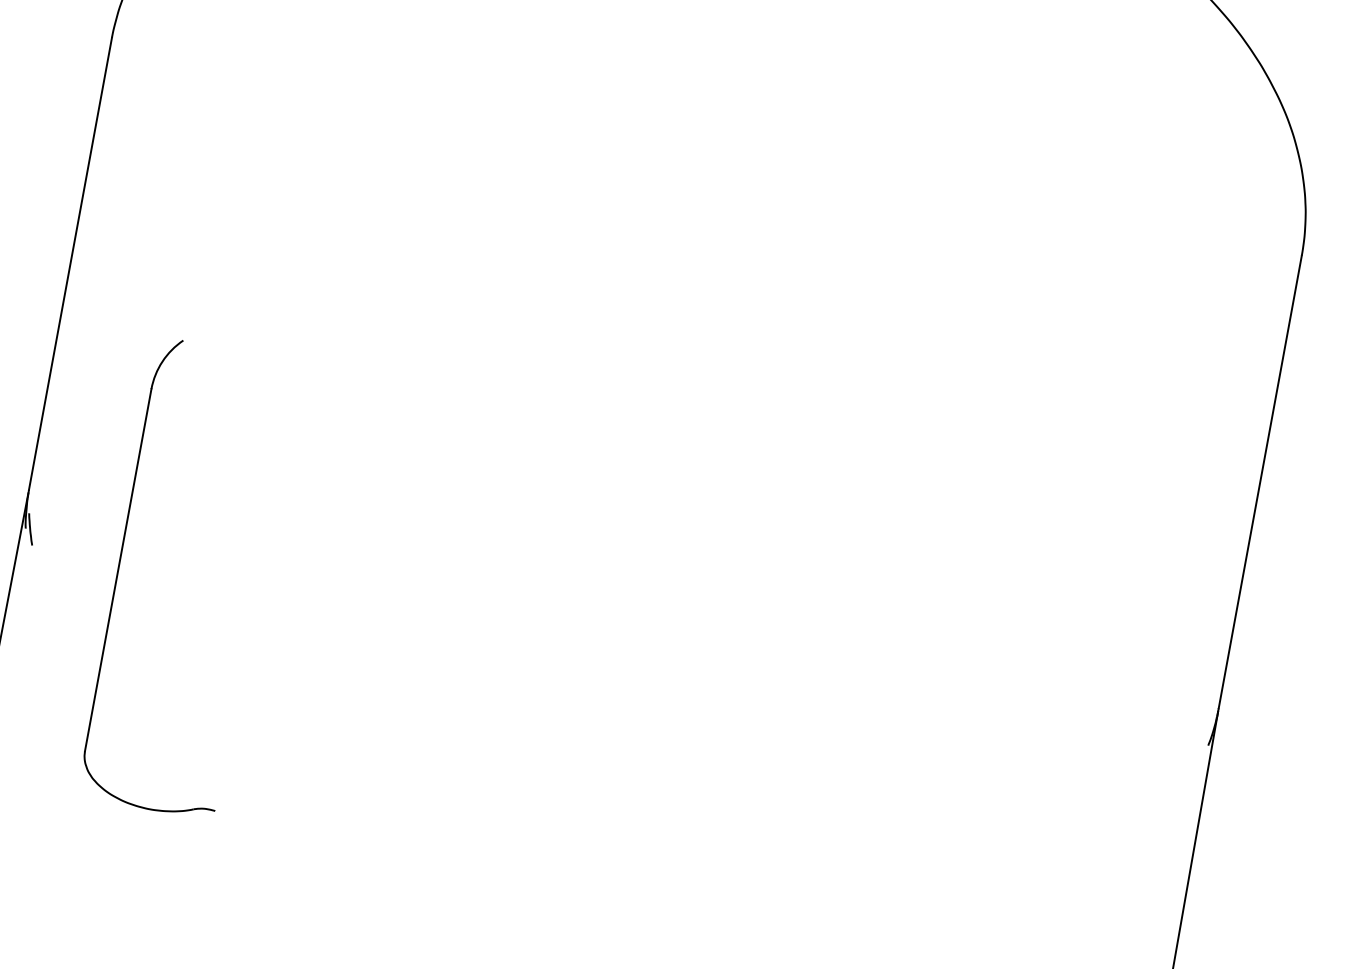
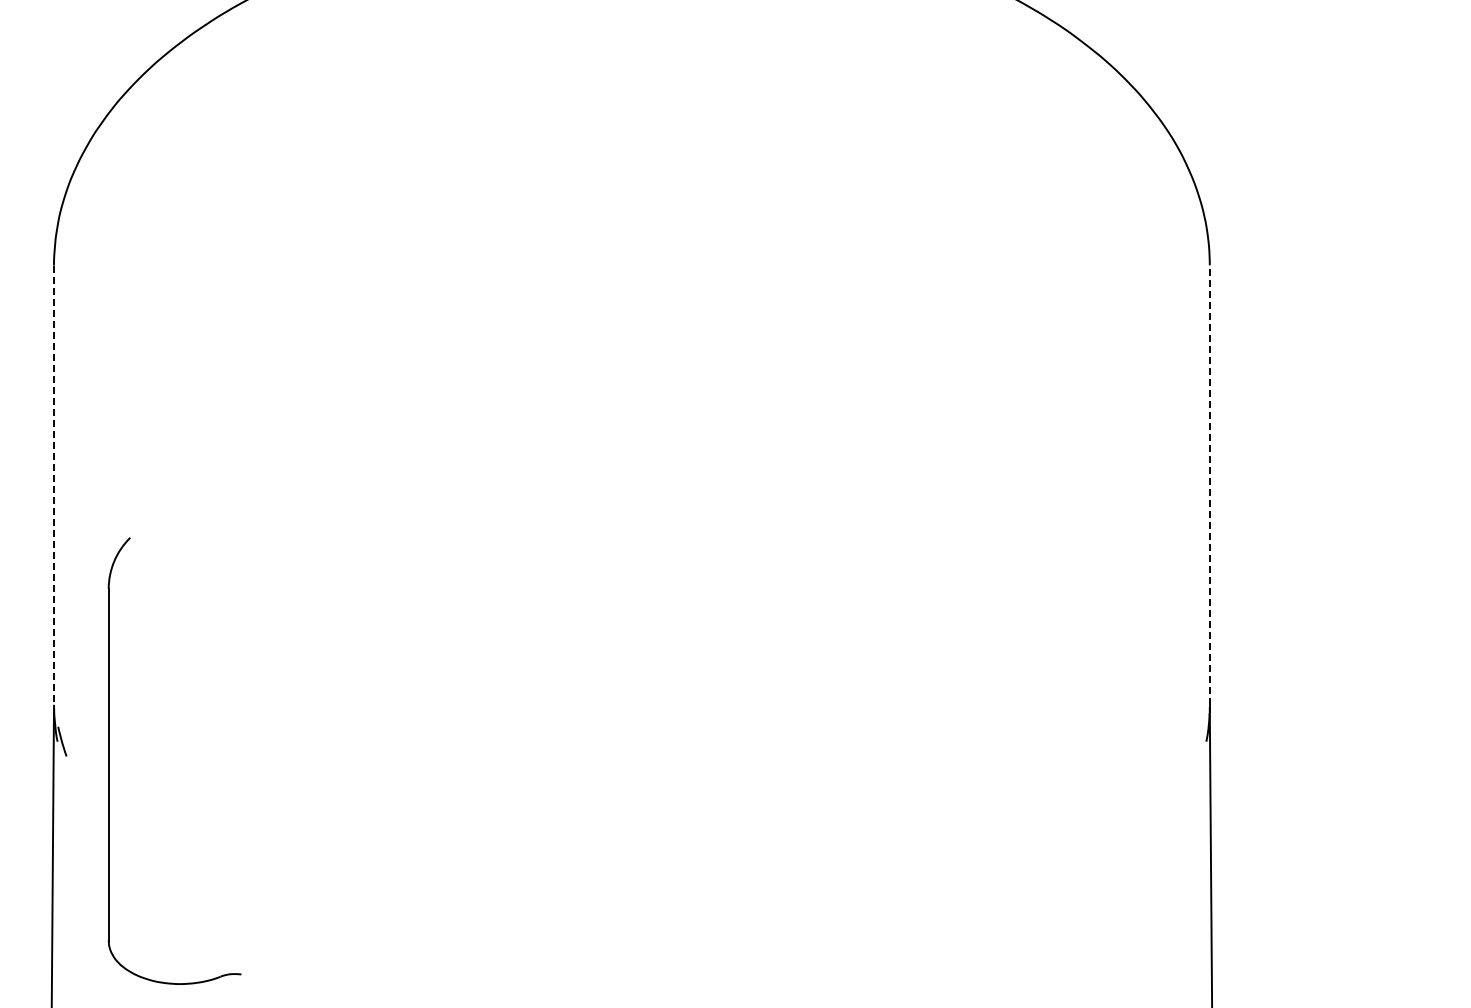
line: (70, 264) -> (54, 485), solid -> dashed
line: (1259, 482) -> (1209, 485), solid -> dashed
part: (119, 565) -> (109, 760), moved

